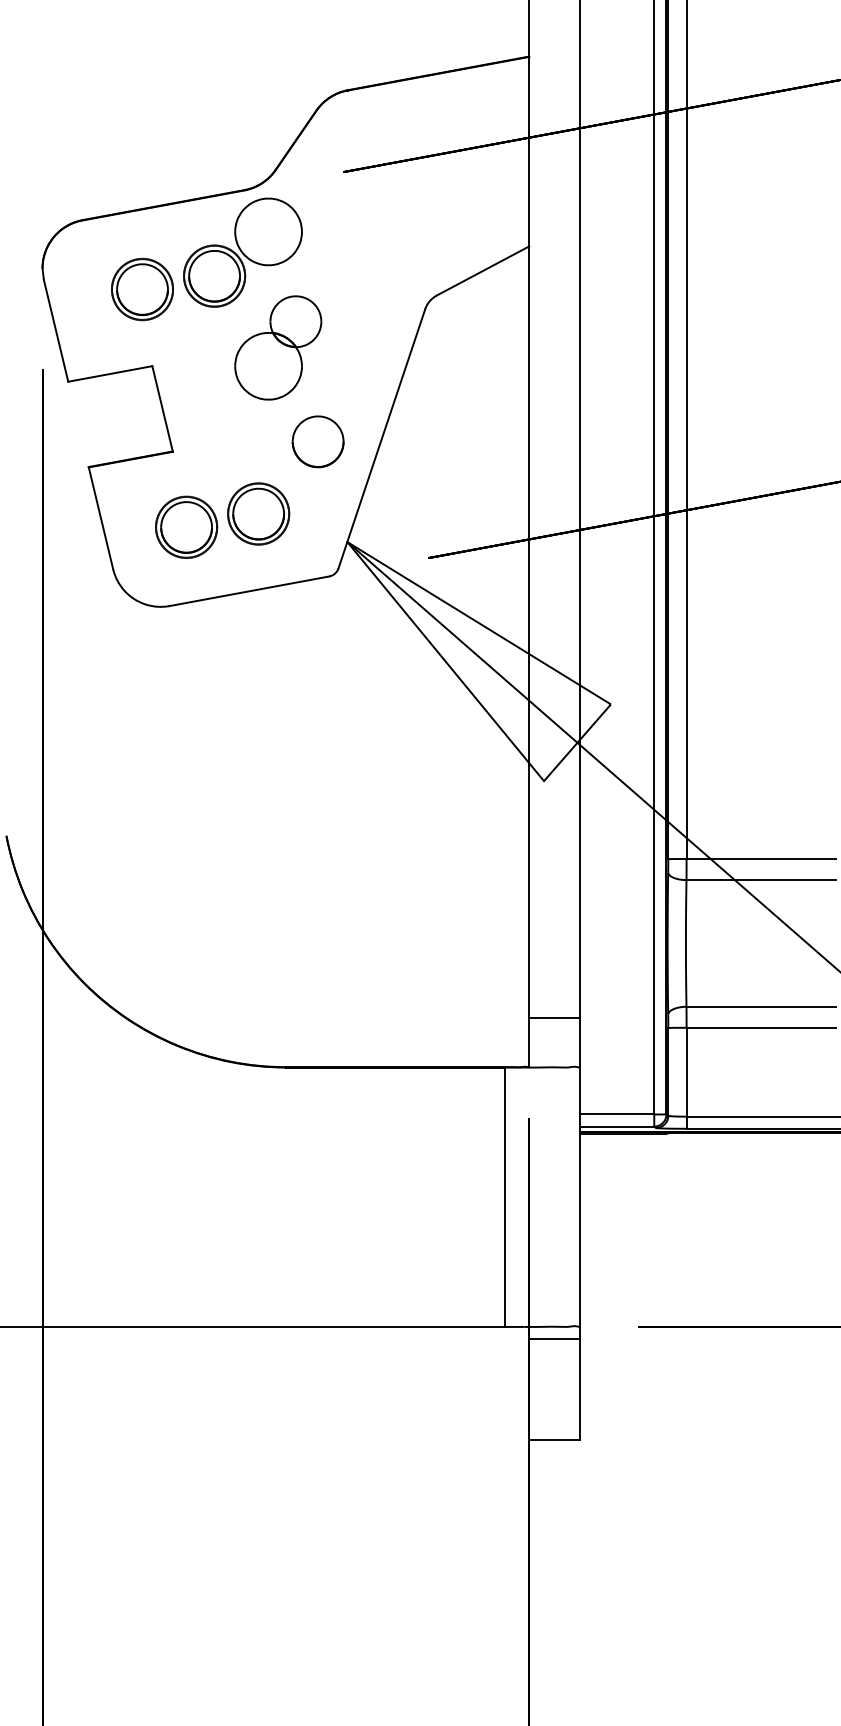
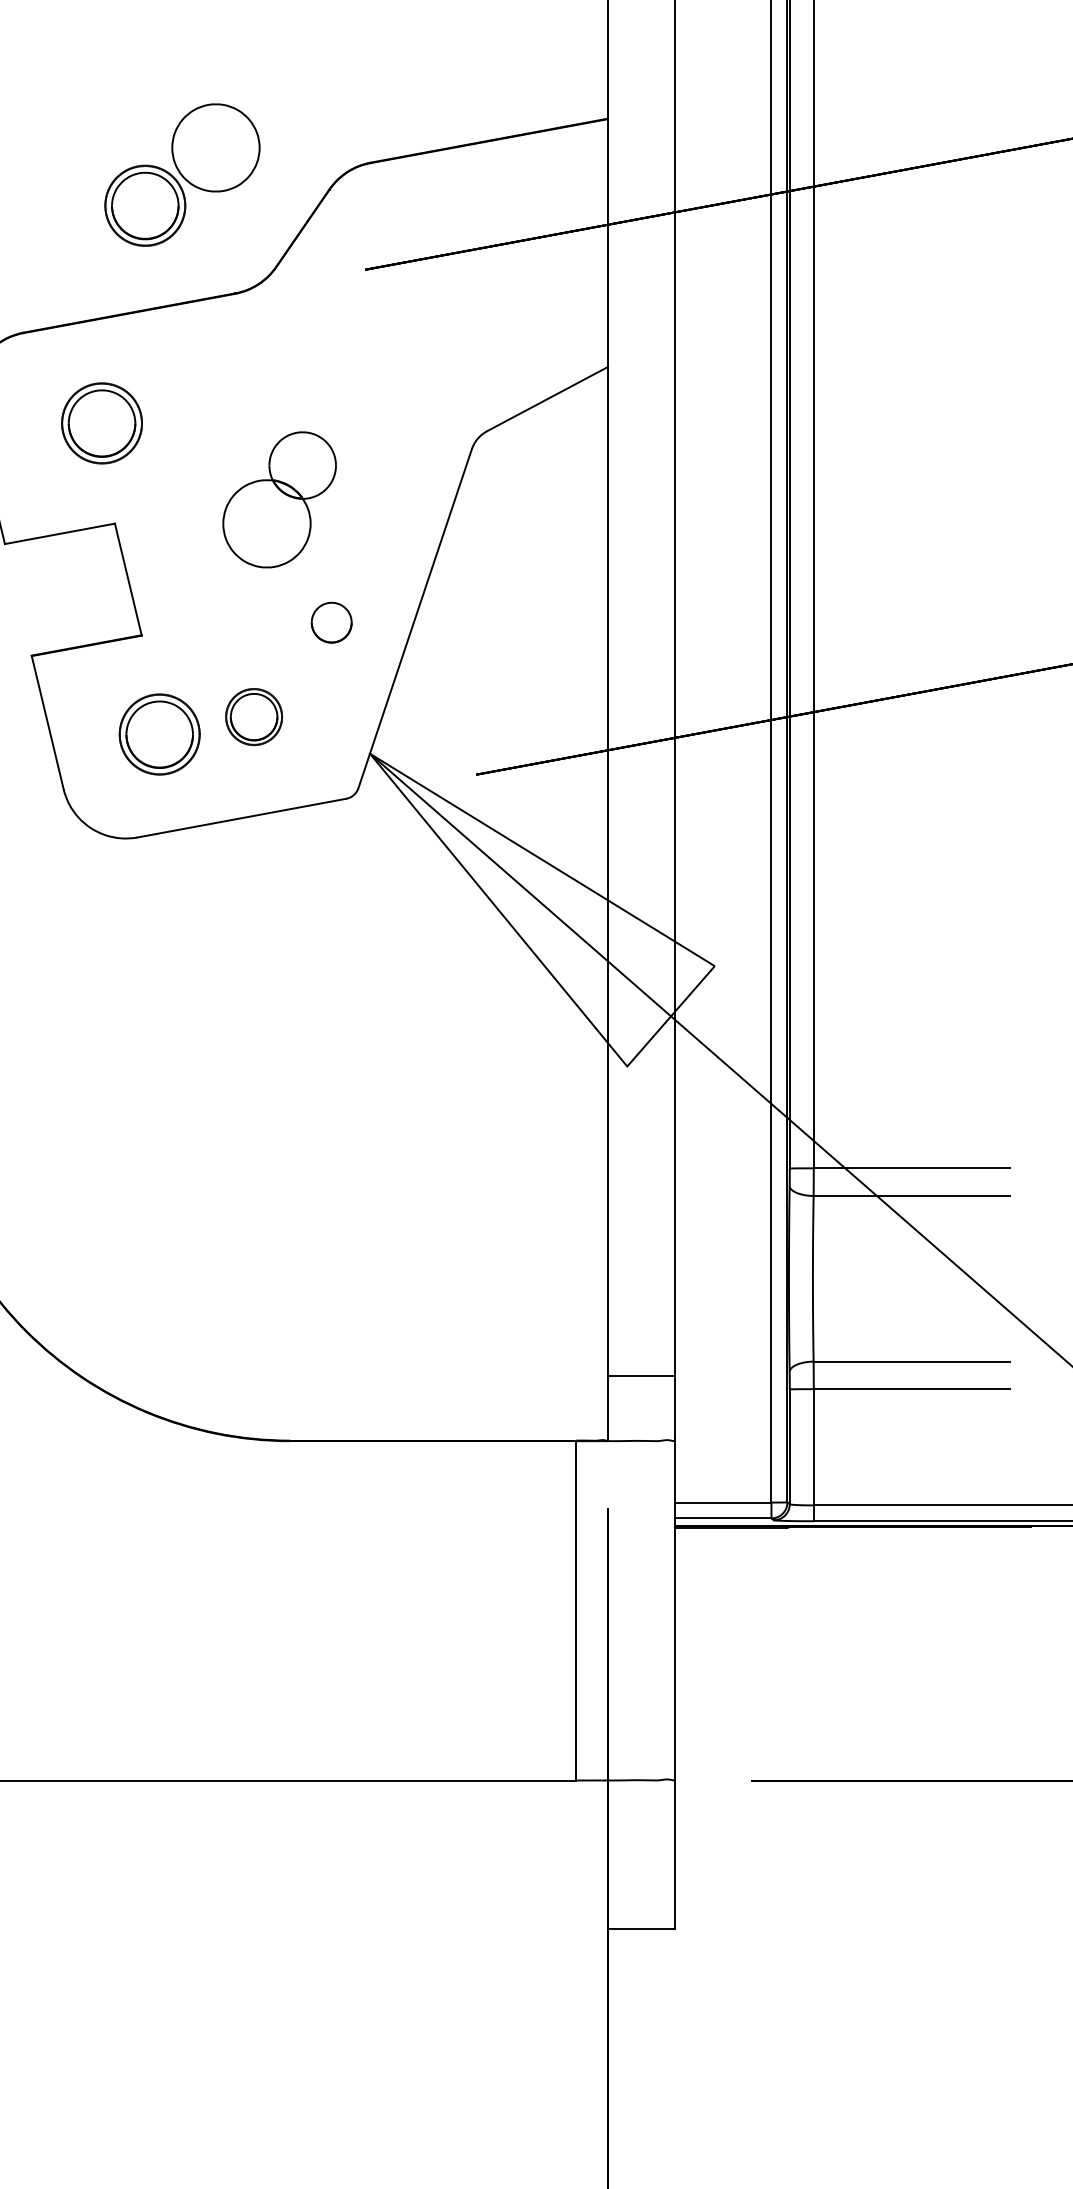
part: (242, 252) -> (181, 174), moved
part: (317, 441) -> (330, 622), size x0.6
part: (258, 513) -> (253, 716), size x0.7
line: (554, 1339) -> (640, 1796), removed

